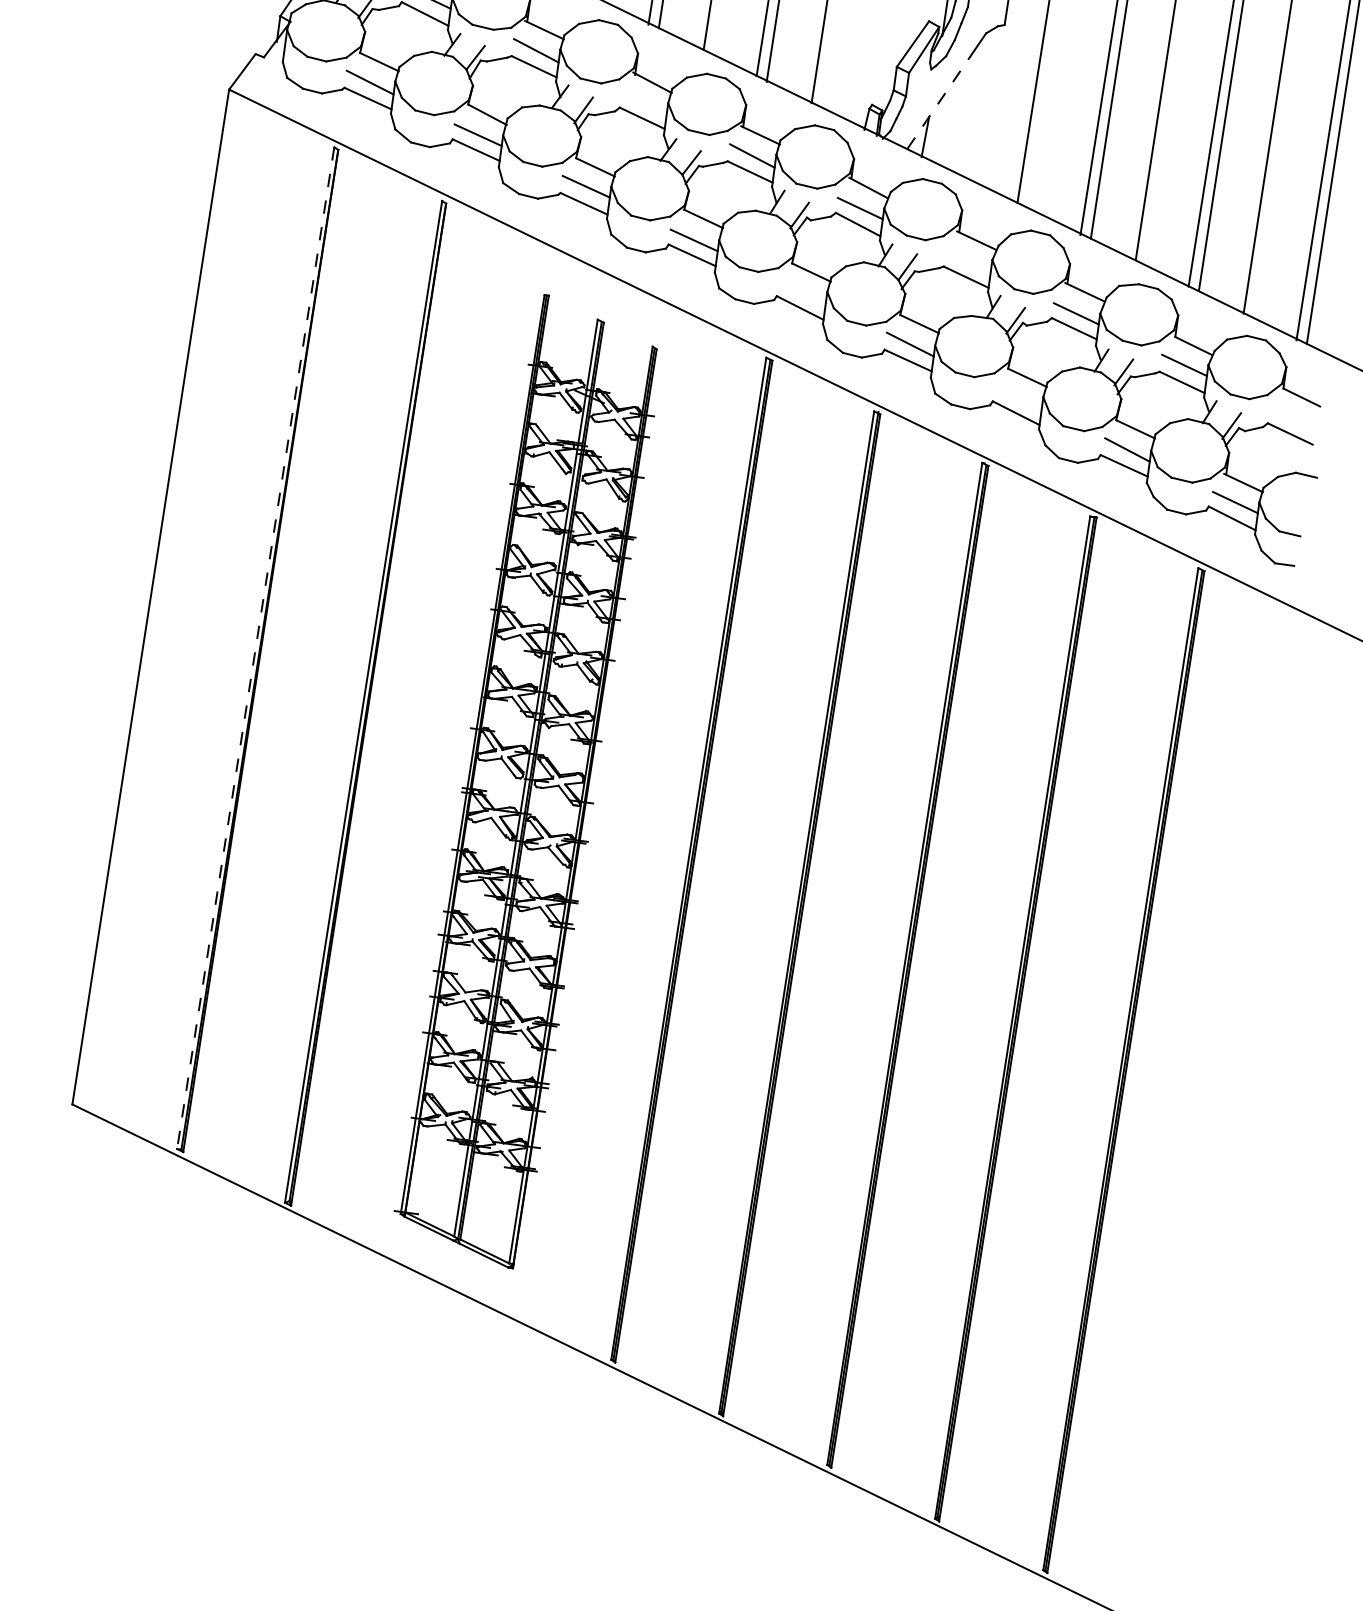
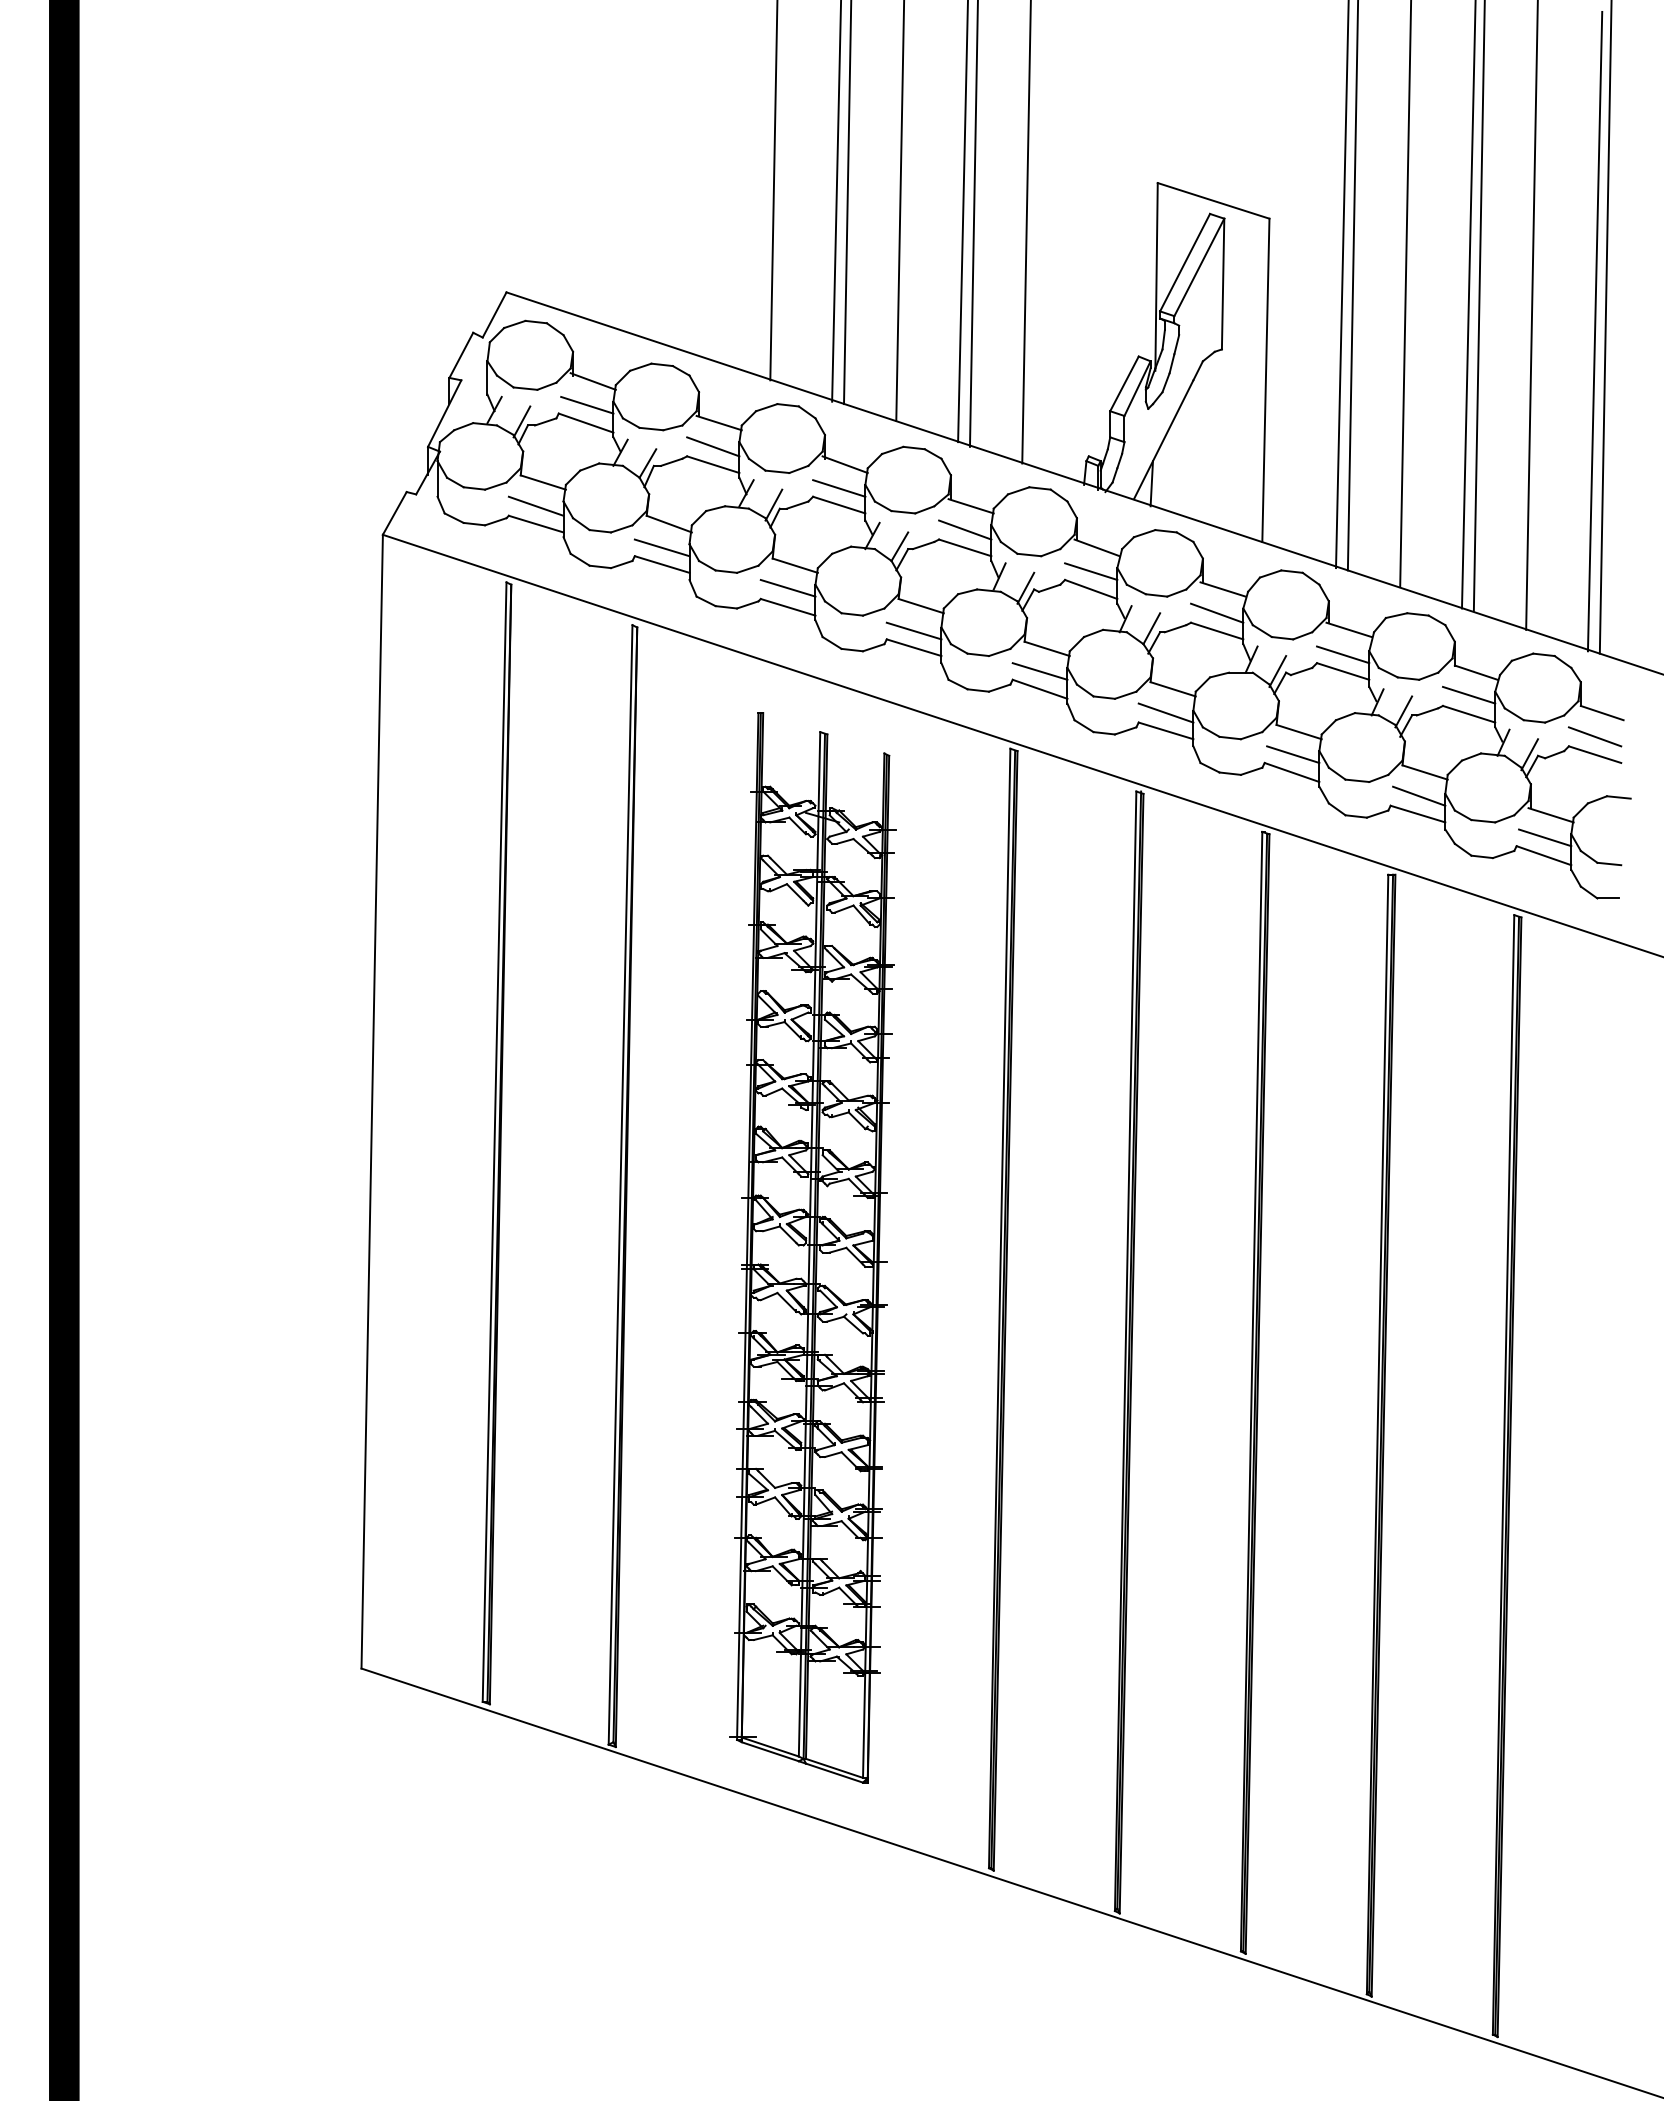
line: (941, 98) -> (1163, 439), dashed -> solid
line: (644, 103) -> (839, 488), added
line: (968, 260) -> (1217, 612), added
line: (801, 291) -> (1039, 671), added
line: (1019, 397) -> (1293, 754), added
line: (1292, 417) -> (1595, 736), added
line: (255, 648) -> (494, 1142), dashed -> solid

